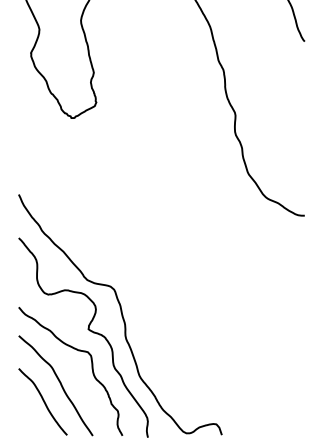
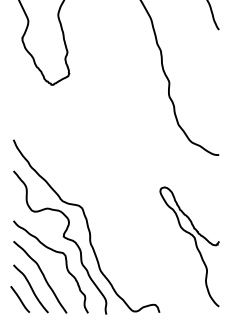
curve: (271, 342) -> (195, 246), added
line: (27, 416) -> (19, 299), added

